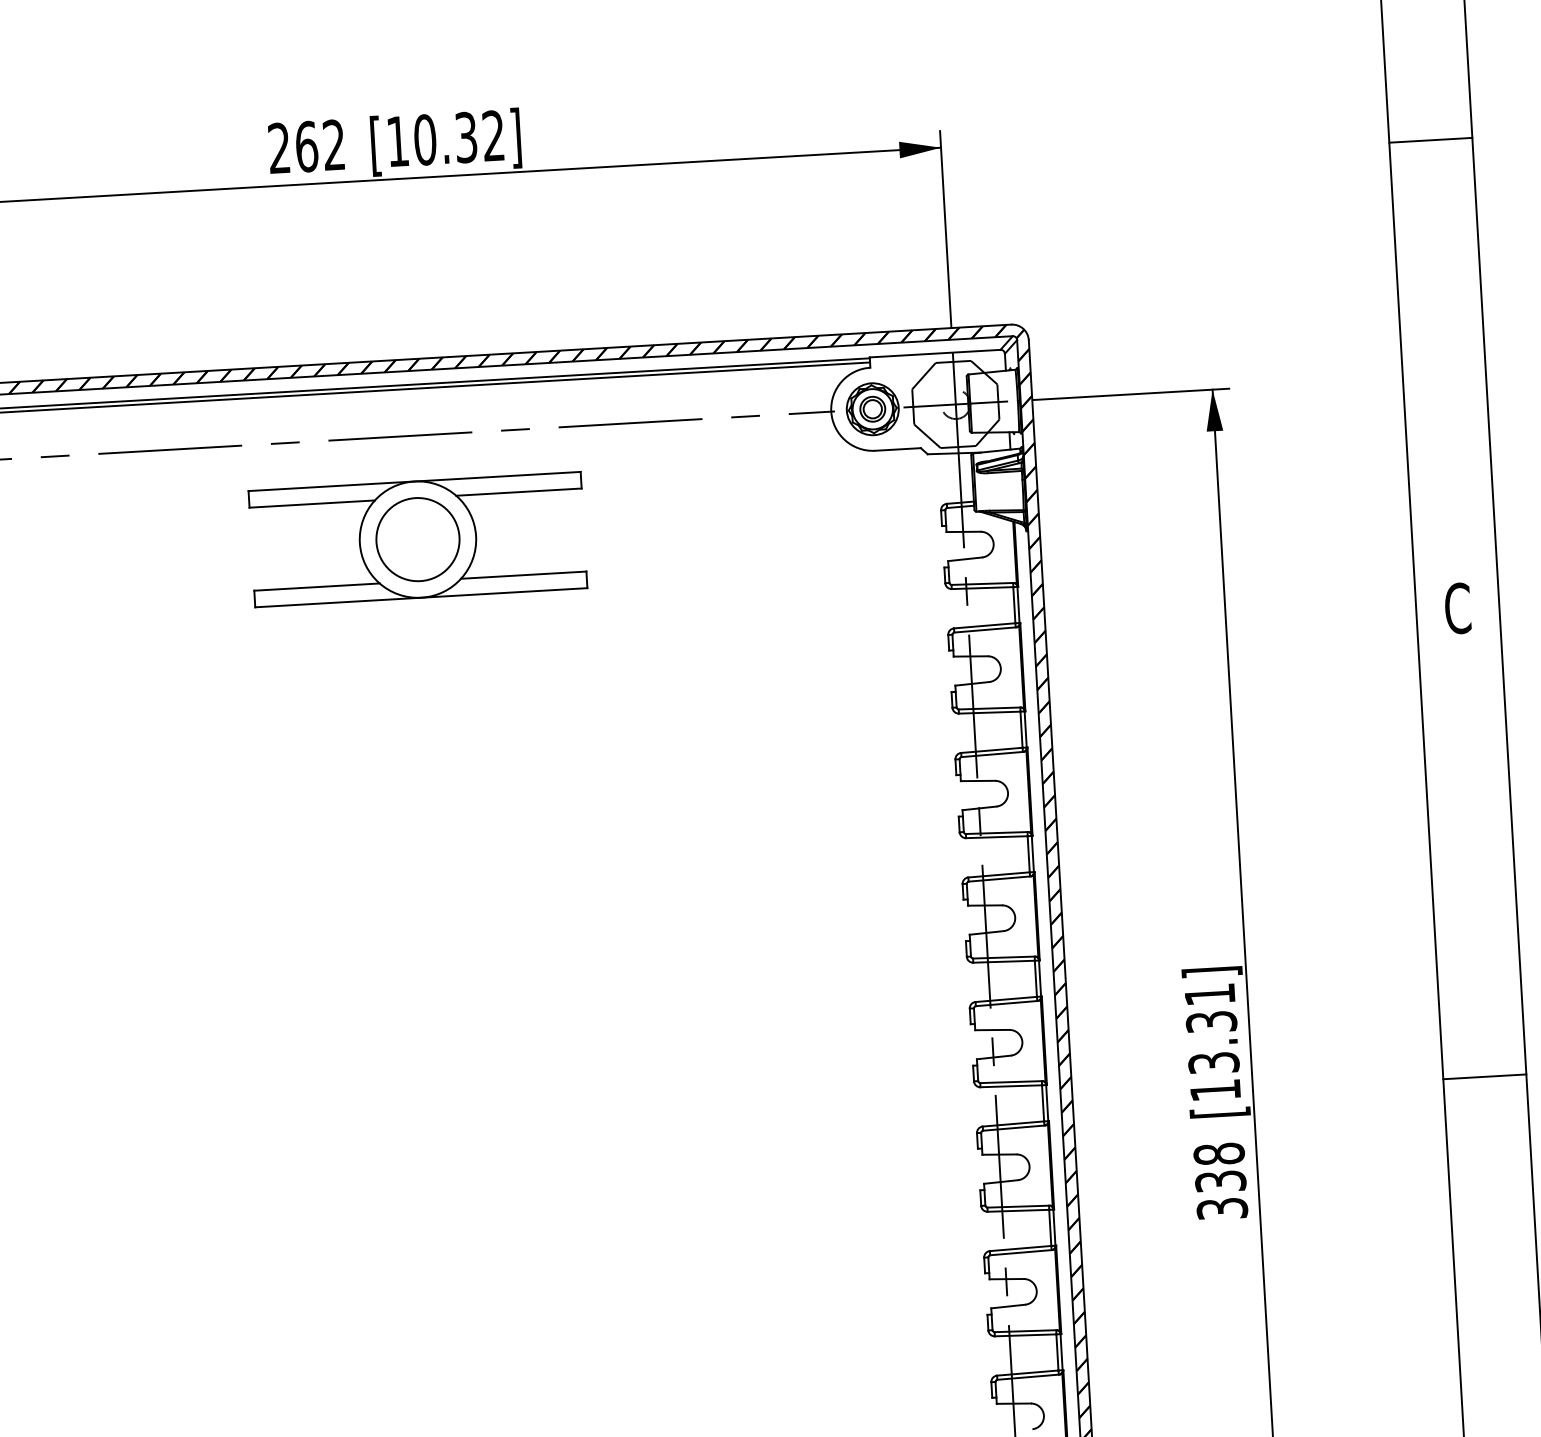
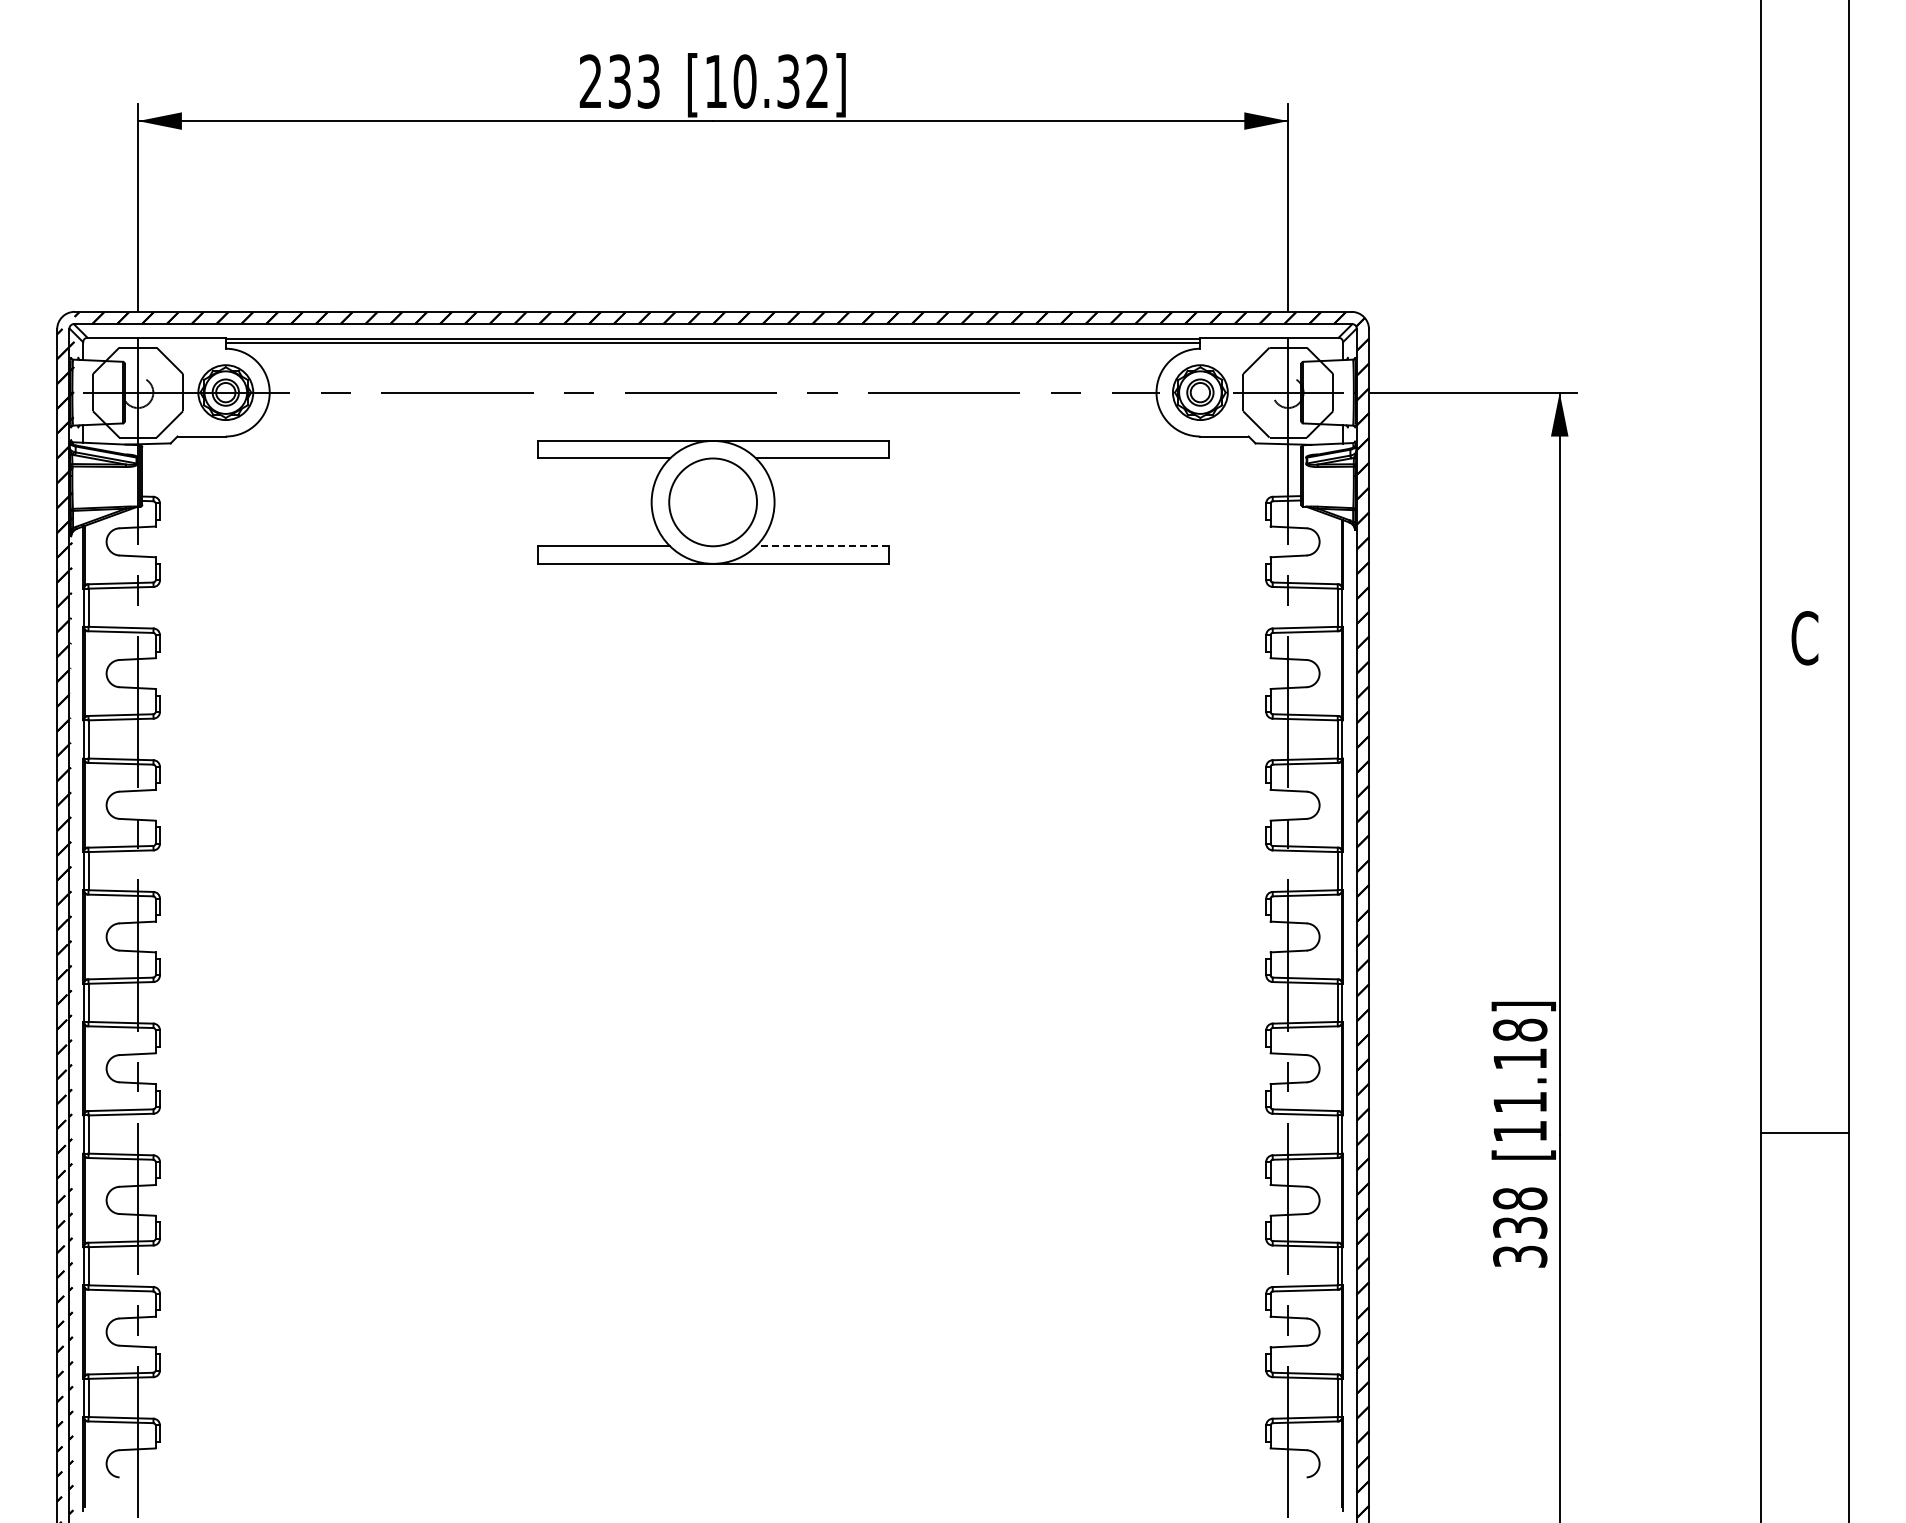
line: (1430, 140) -> (1804, 143), removed
text: (319, 145) -> (633, 81), 262 -> 233
line: (522, 575) -> (821, 546), solid -> dashed
text: (1212, 1028) -> (1520, 1065), [13.31] -> [11.18]

